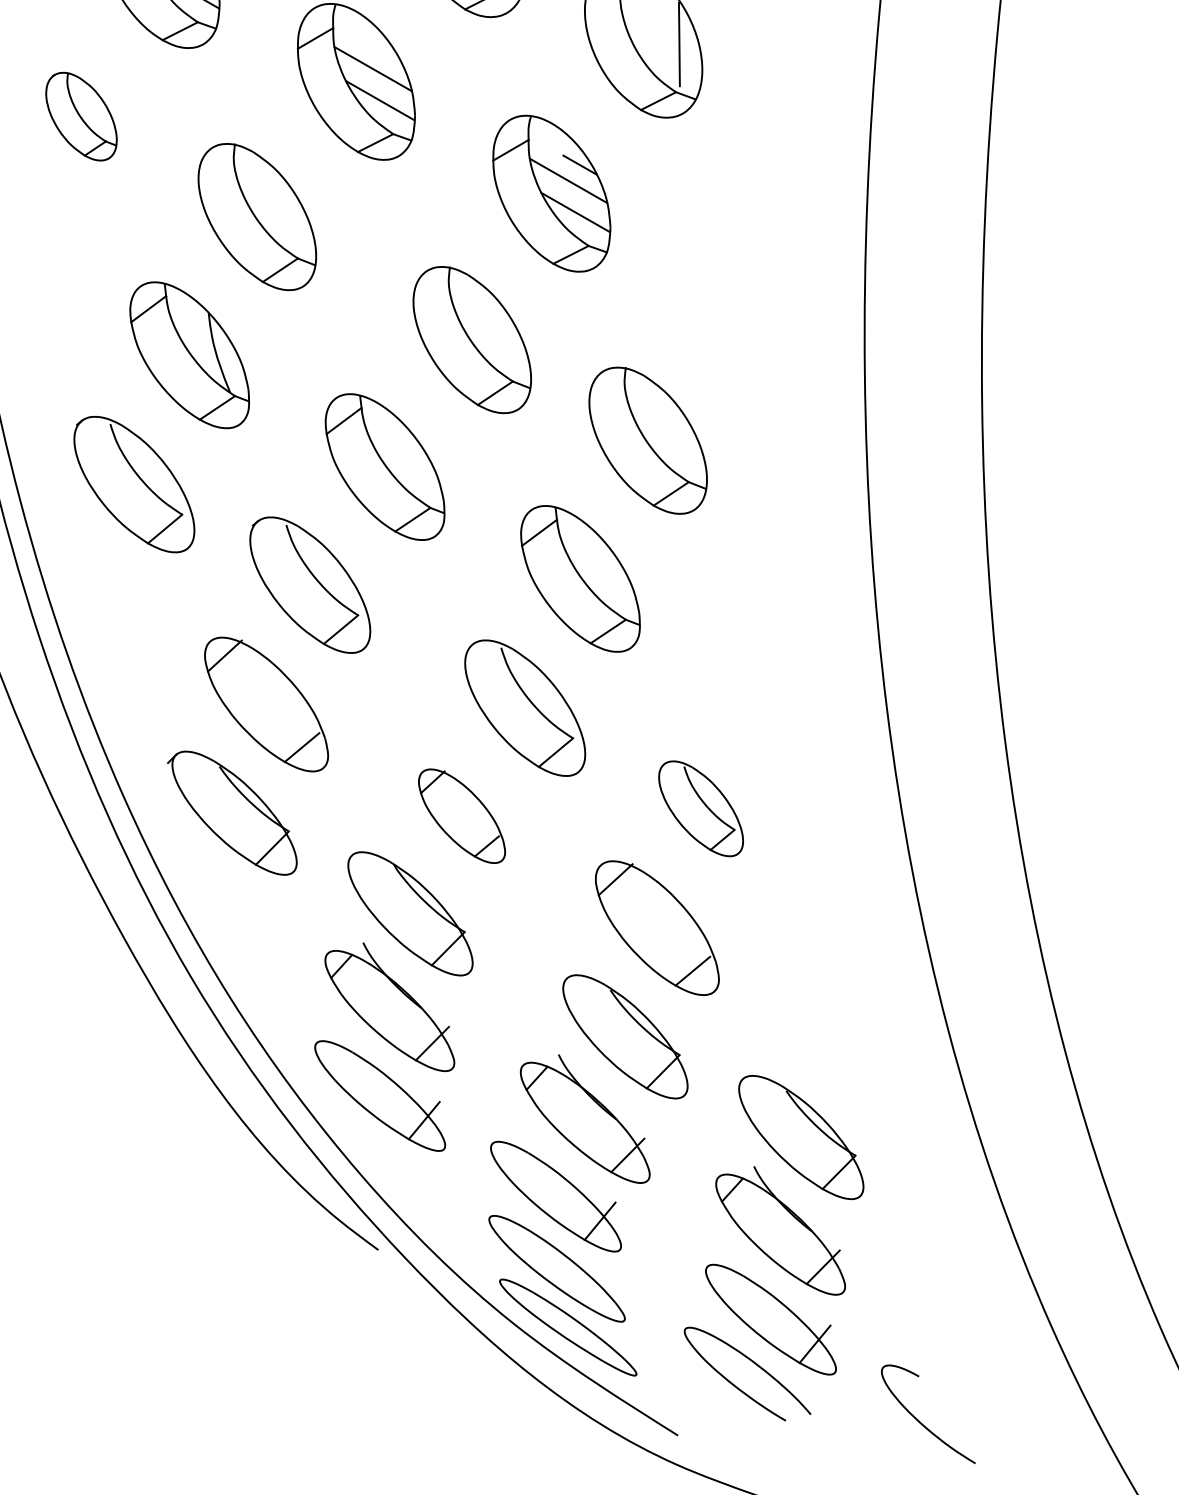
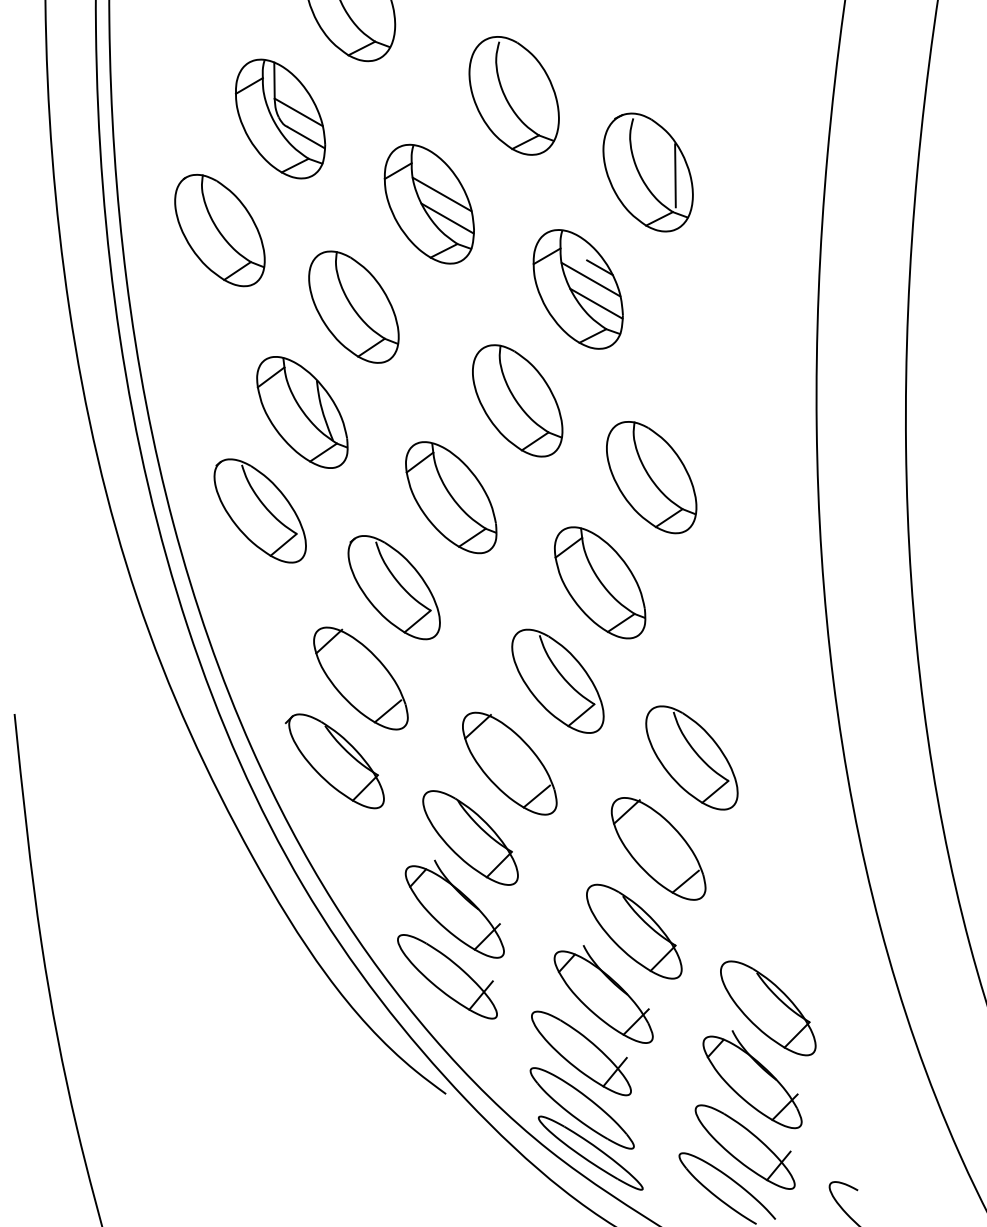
part: (80, 116) -> (219, 230), size x1.67
part: (700, 808) -> (691, 757), size x1.43
part: (461, 816) -> (509, 763), size x1.43

